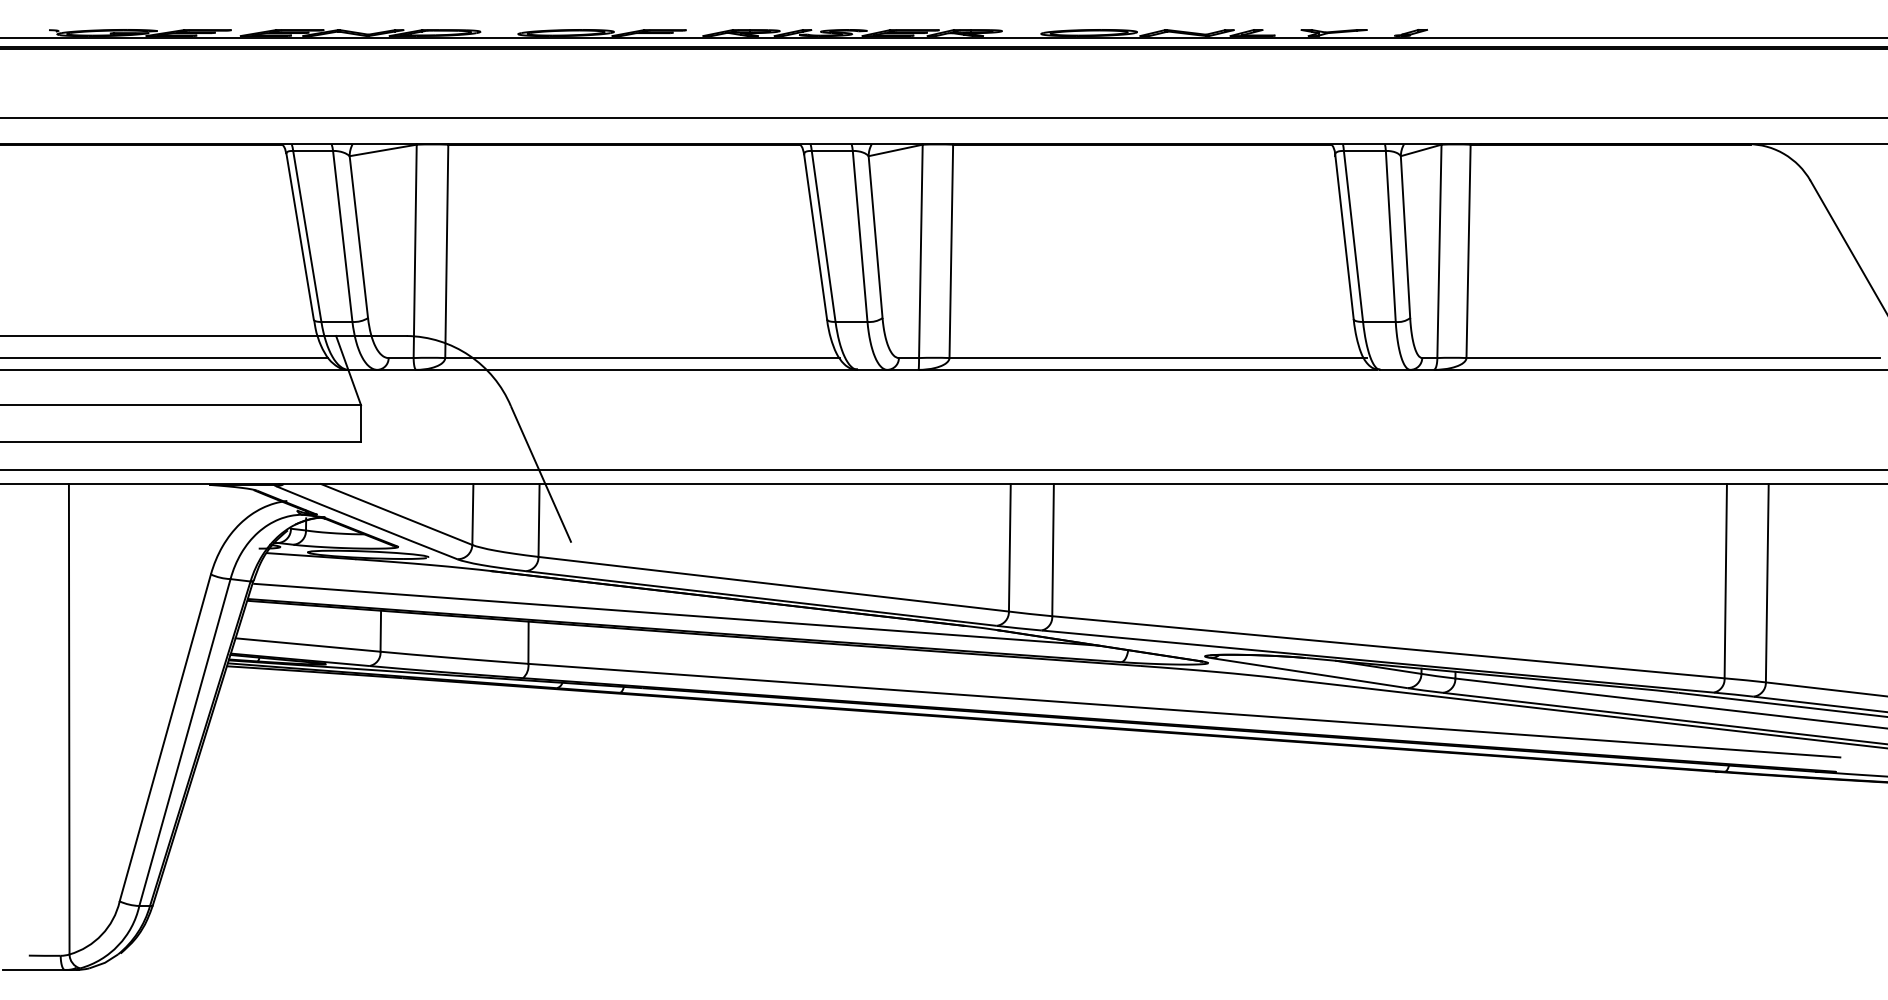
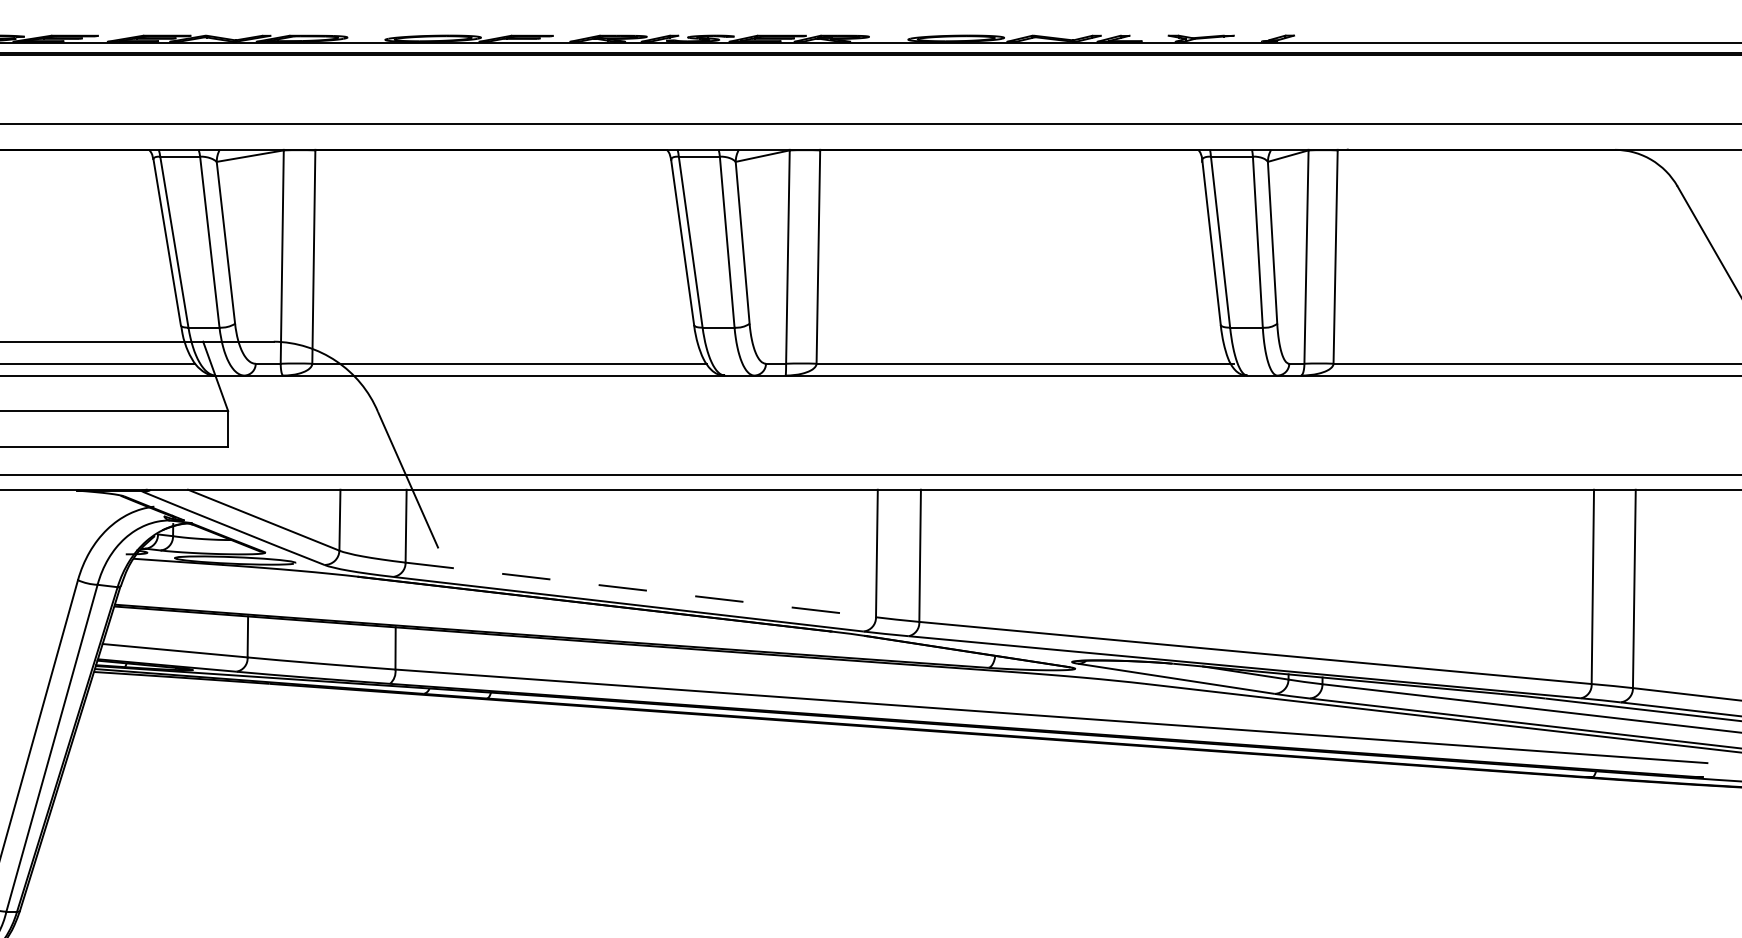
line: (773, 584) -> (640, 590), solid -> dashed
line: (676, 614) -> (543, 620), removed

